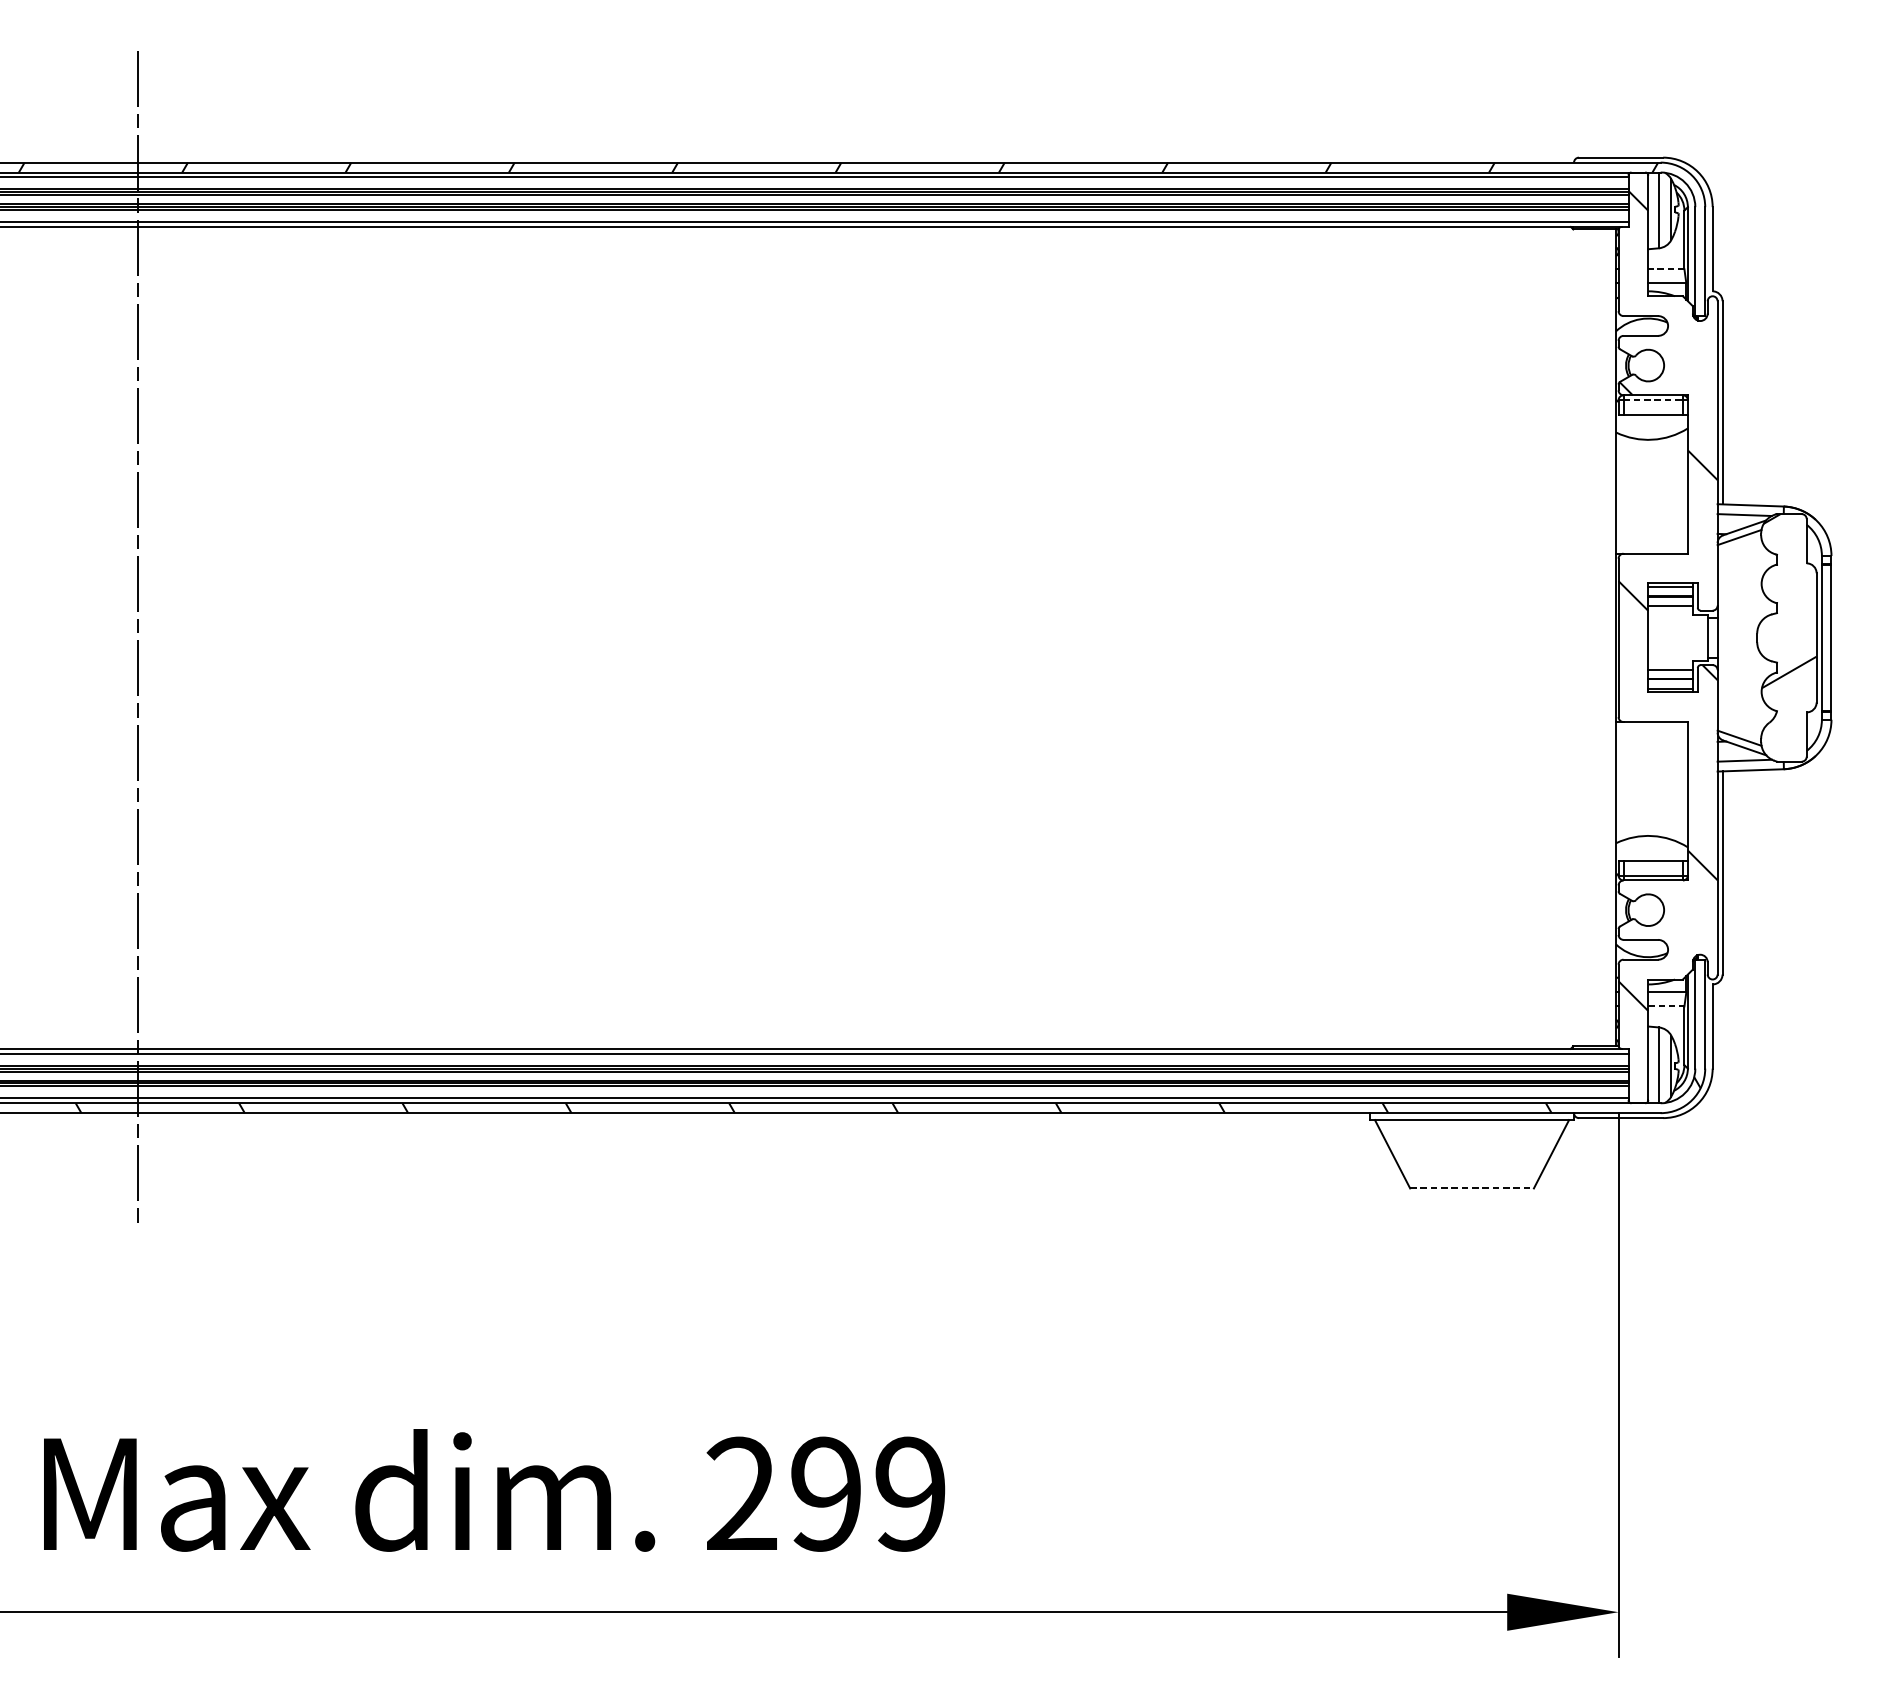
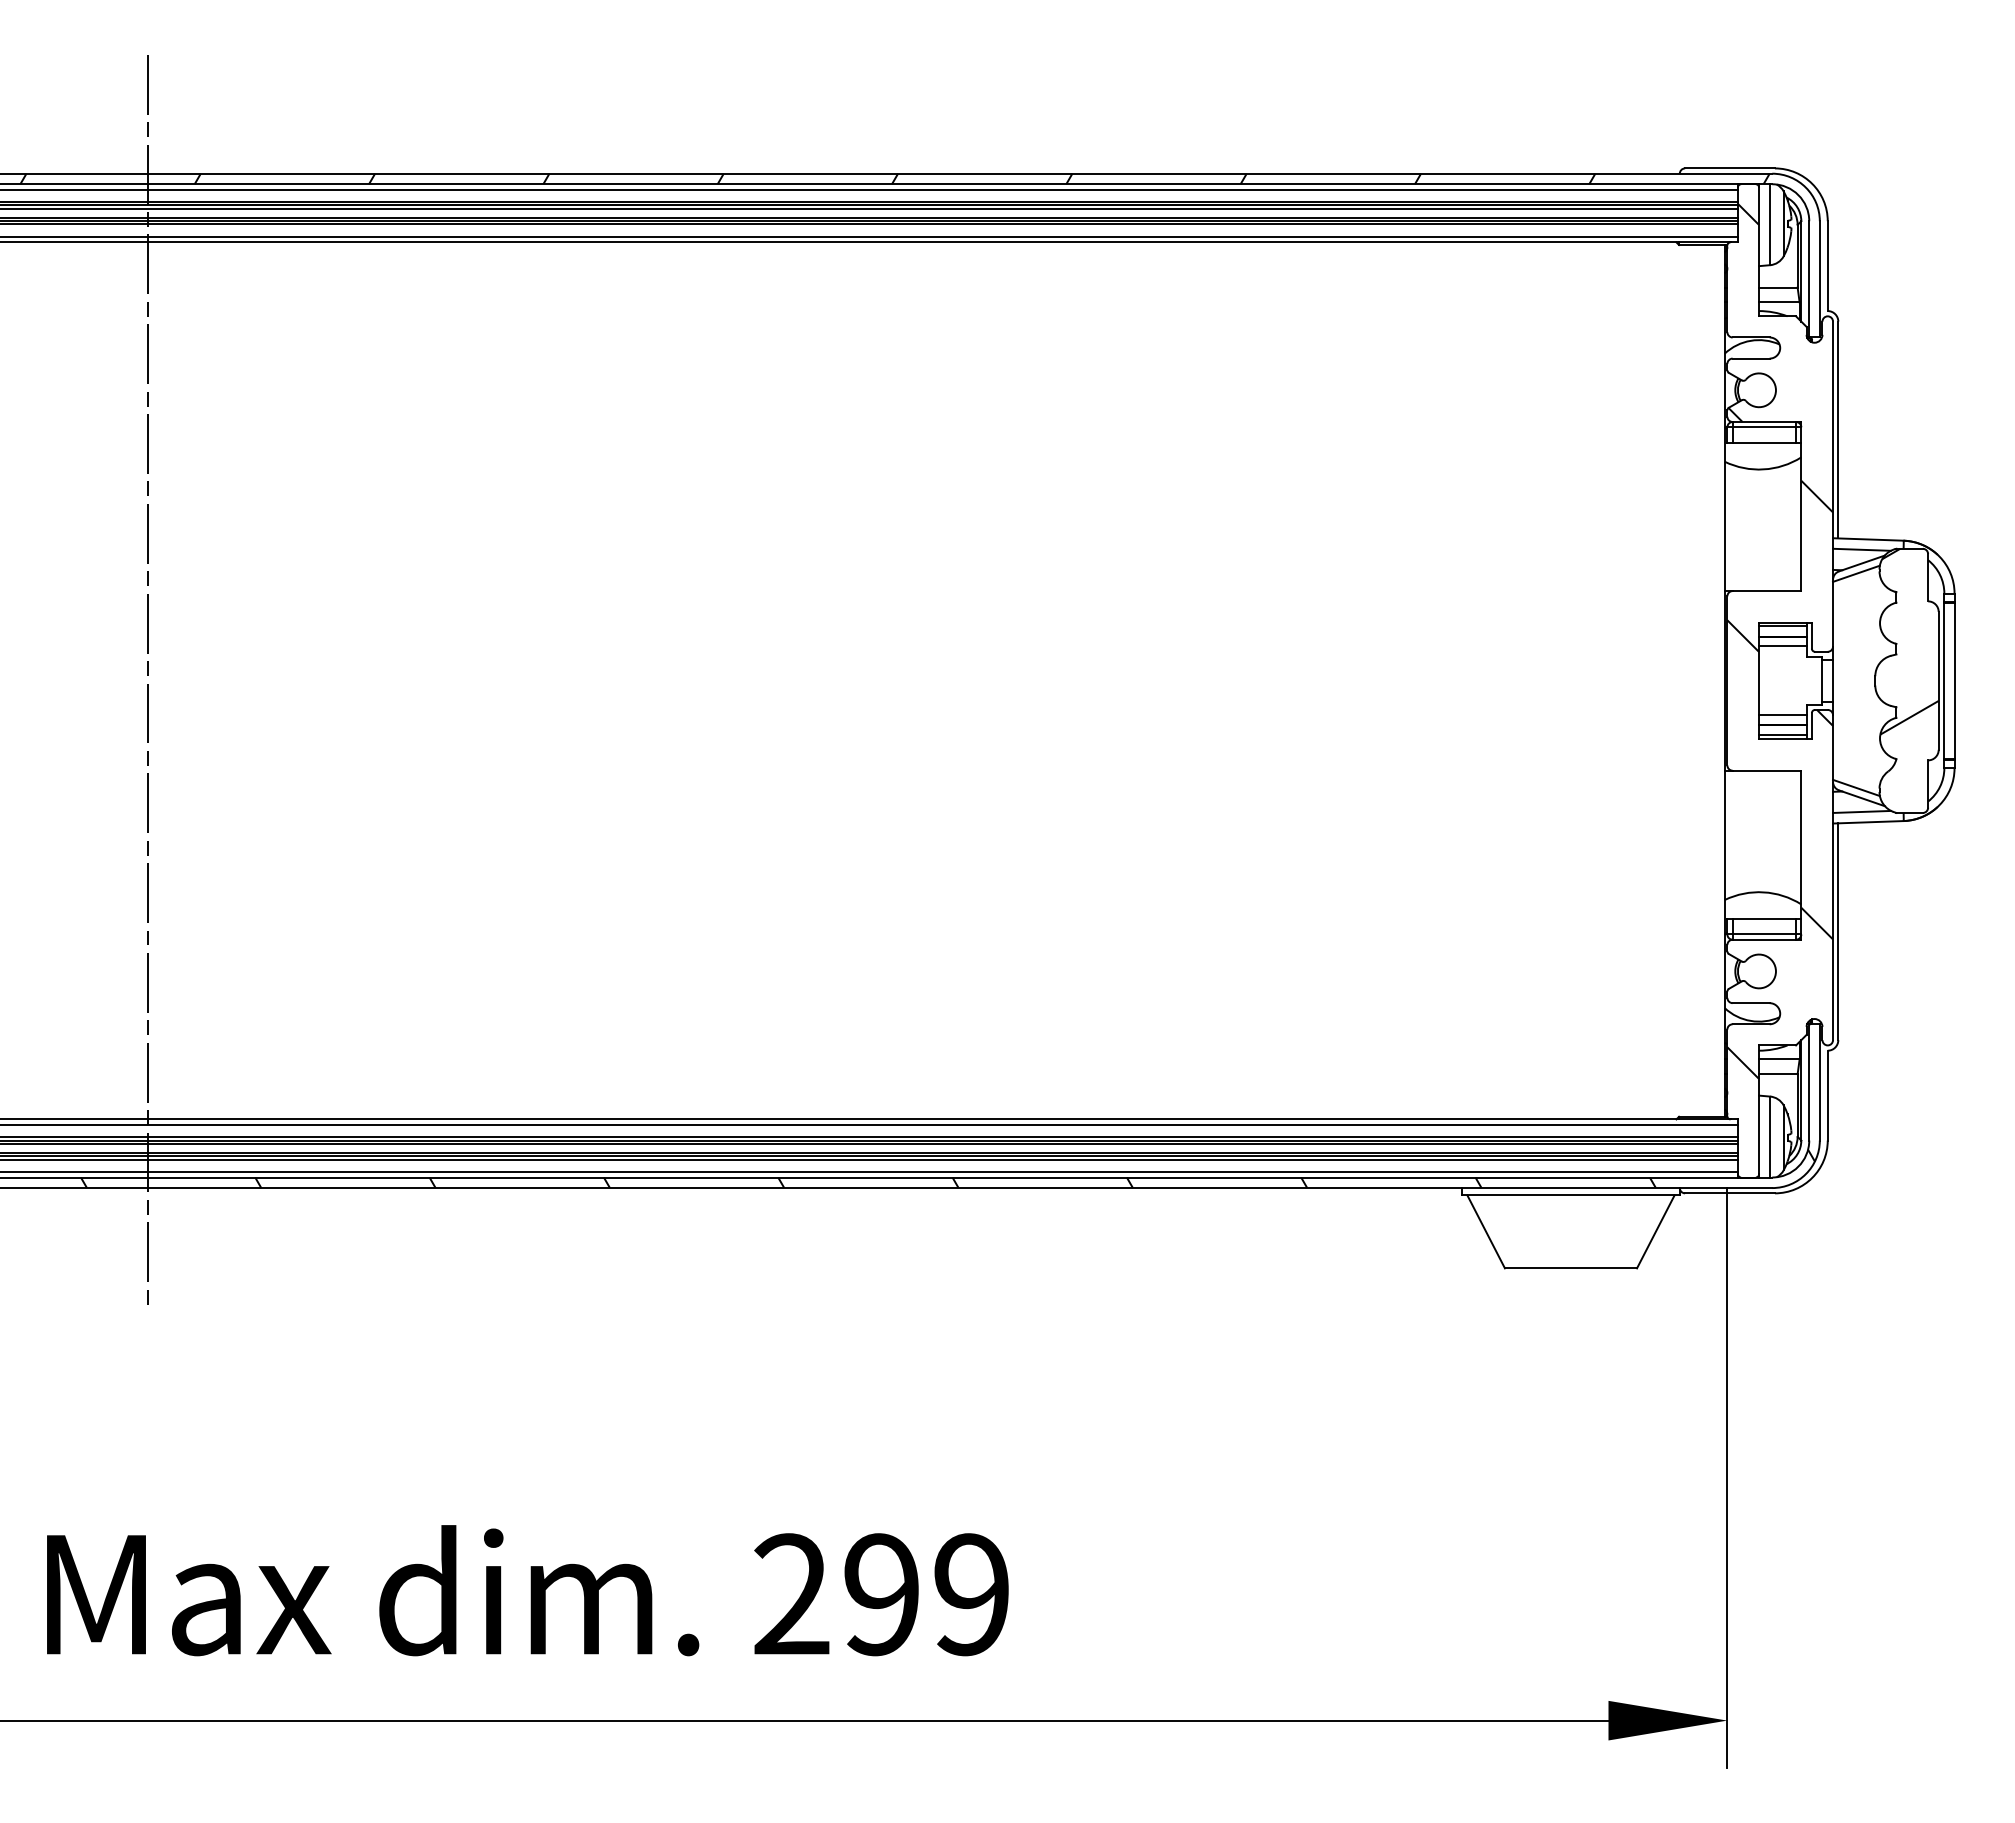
line: (1665, 269) -> (1777, 287), dashed -> solid
line: (1653, 400) -> (1764, 427), dashed -> solid
line: (1666, 1006) -> (1778, 1074), dashed -> solid
line: (1472, 1188) -> (1571, 1268), dashed -> solid

